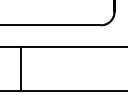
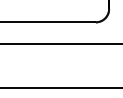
line: (21, 68) -> (16, 65), removed

